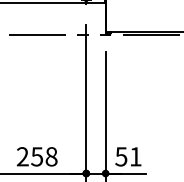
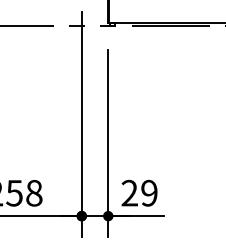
text: (128, 156) -> (139, 192), 51 -> 29

